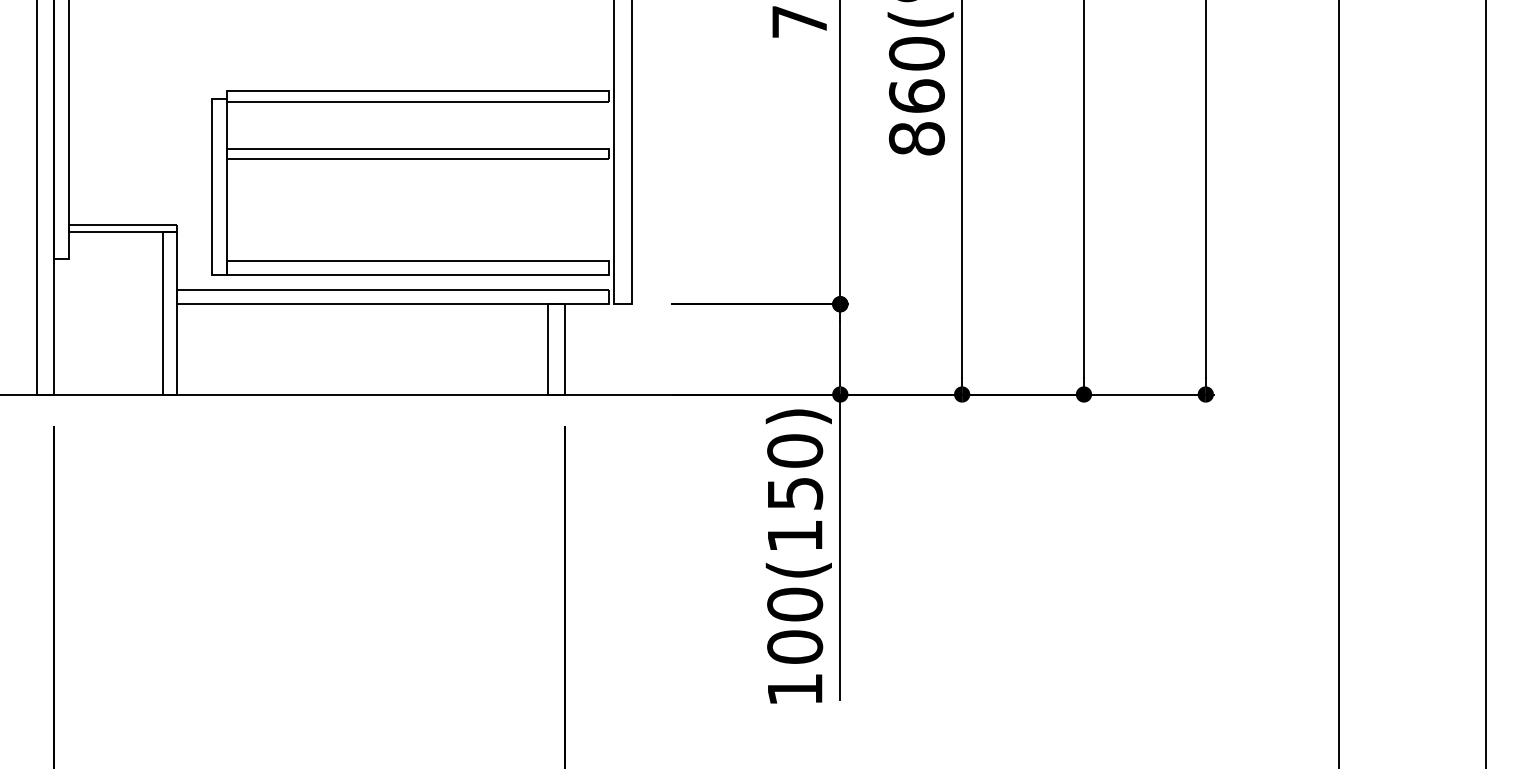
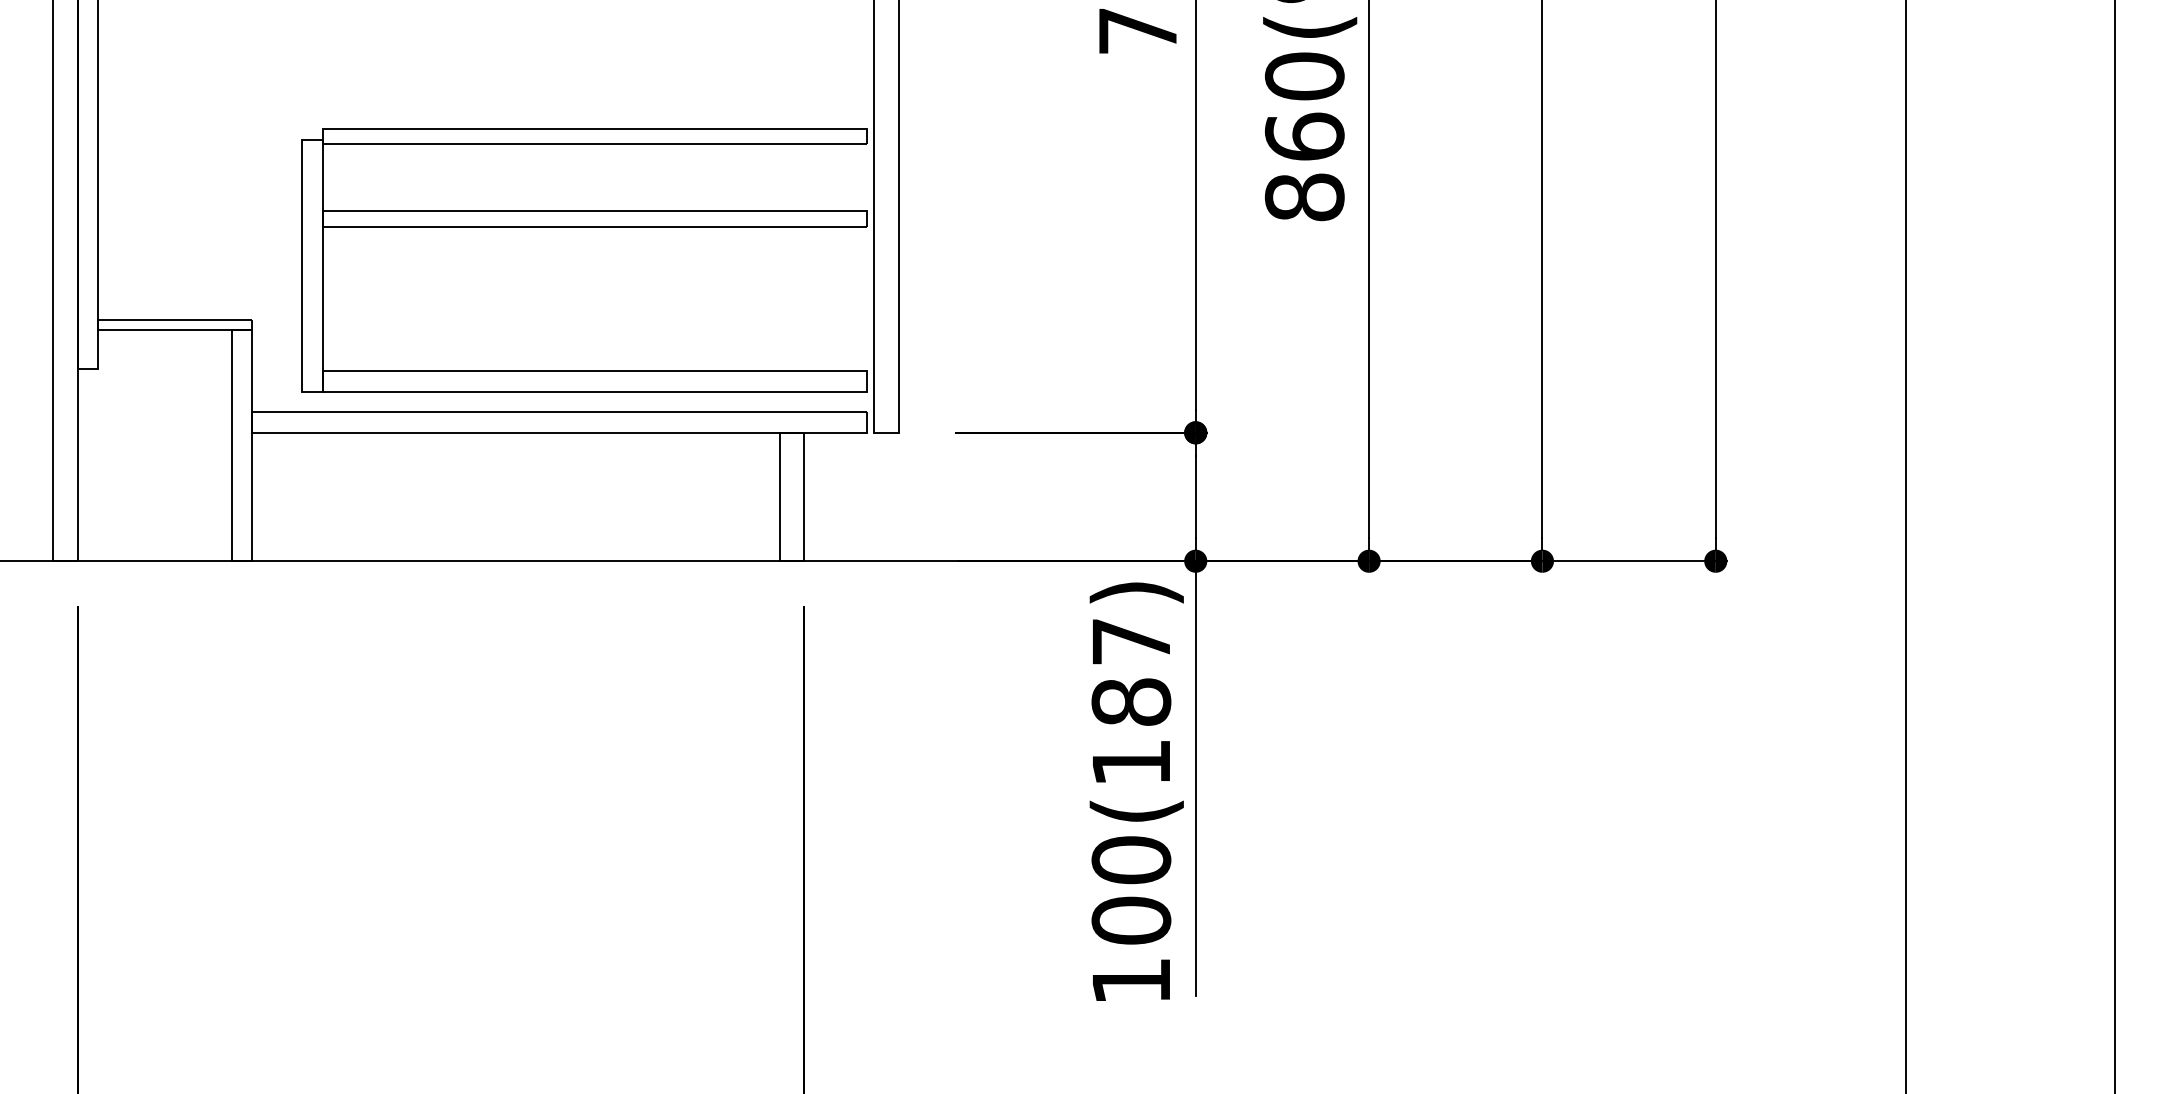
text: (795, 471) -> (1131, 671), 100(150) -> 100(187)

